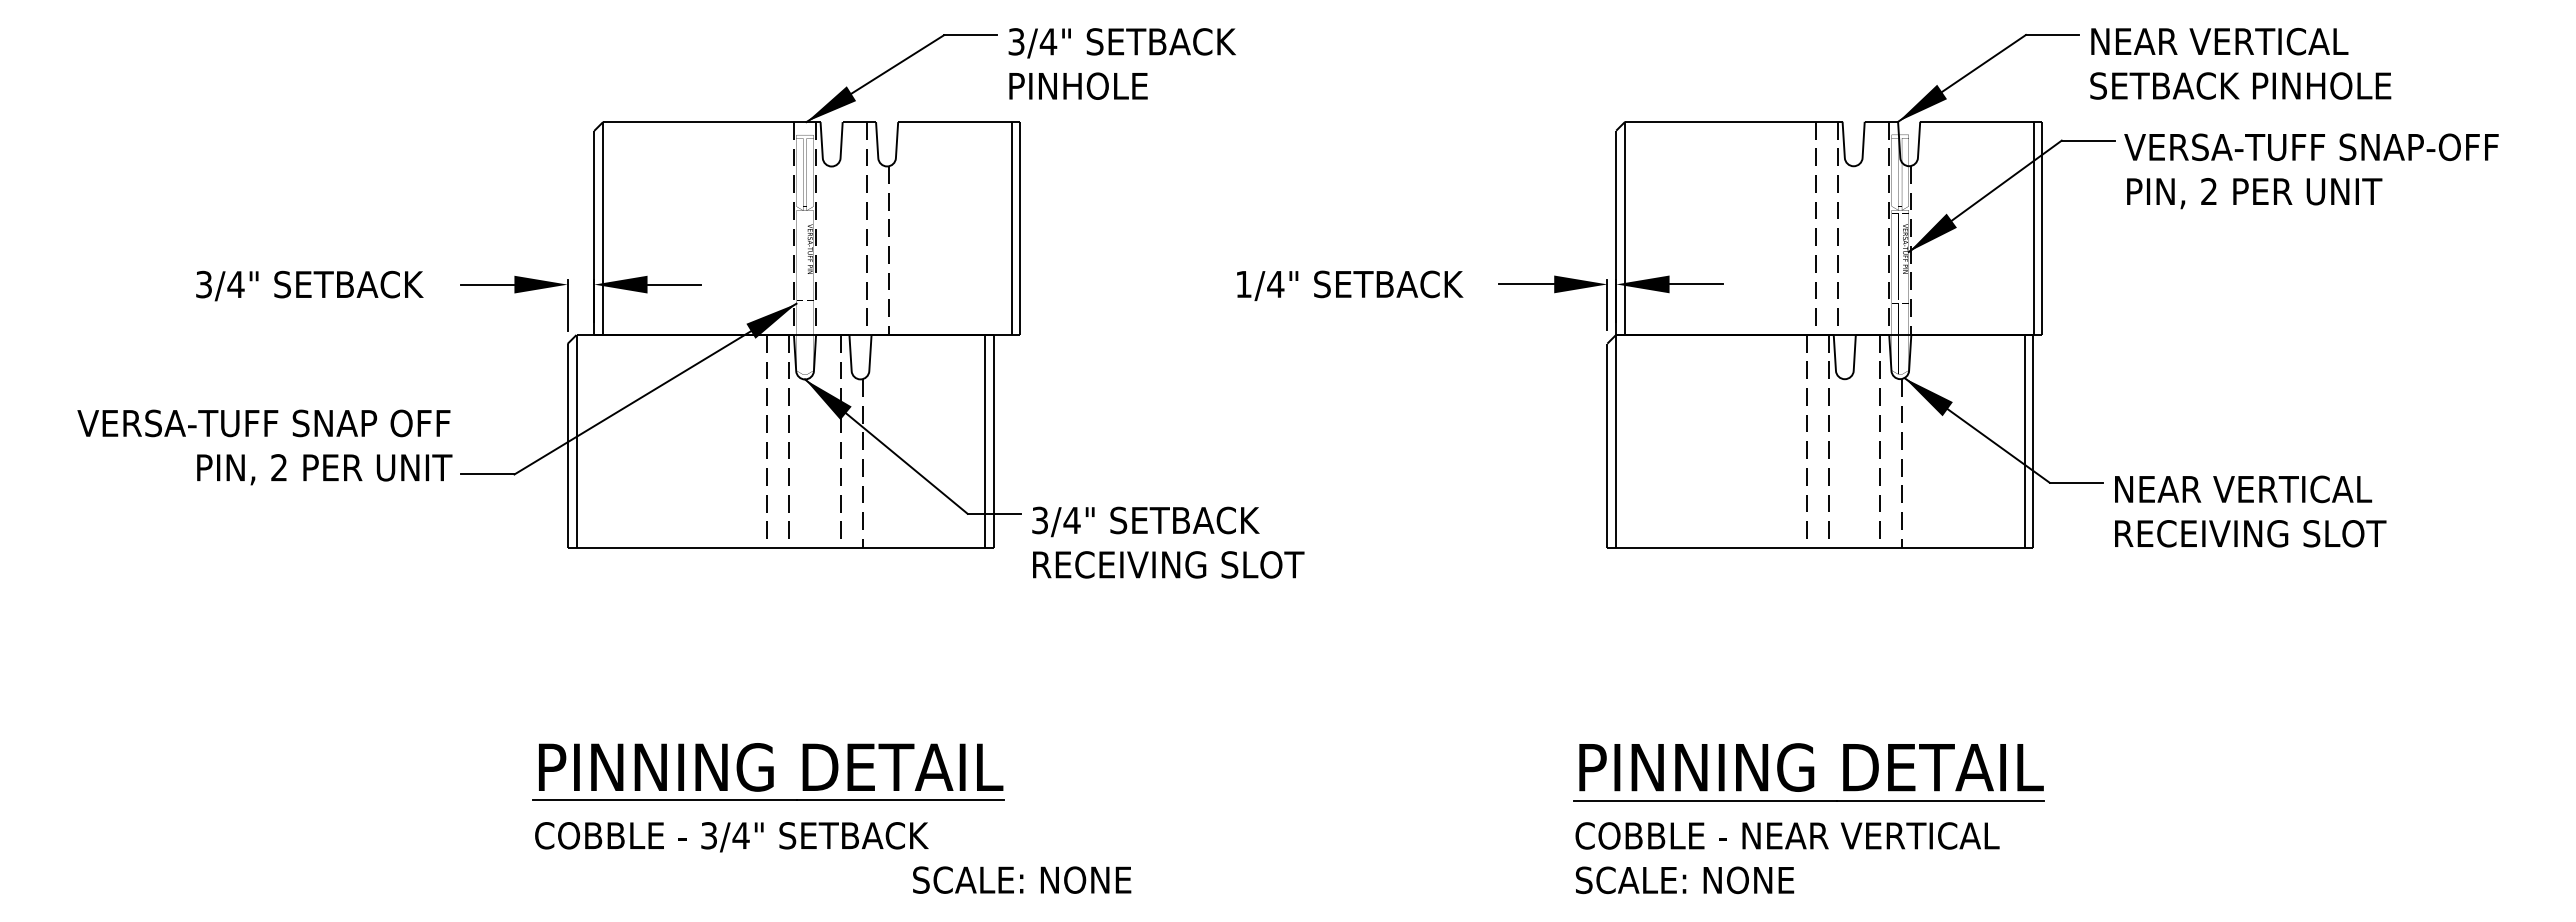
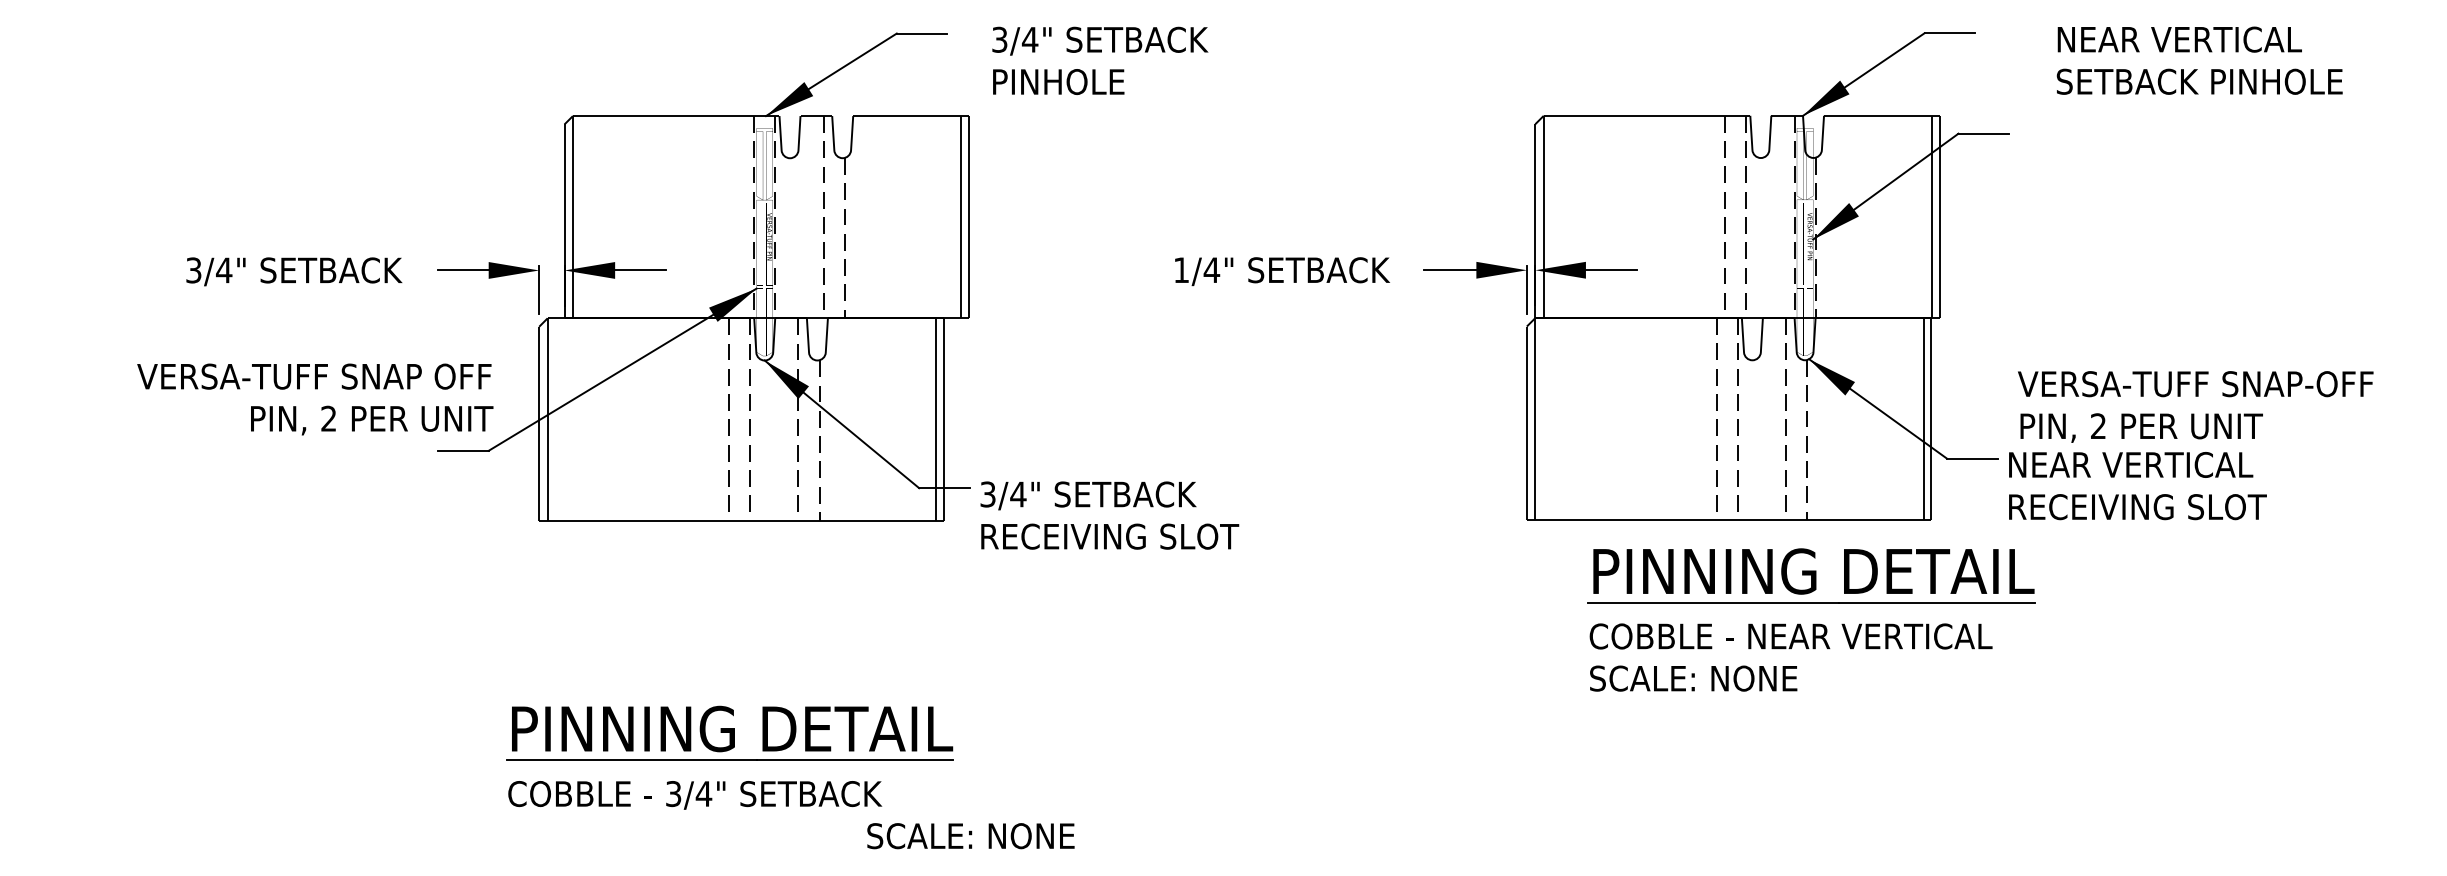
text: (1121, 63) -> (1099, 60), moved
text: (2240, 63) -> (2199, 60), moved
text: (2311, 171) -> (2195, 407), moved
text: (264, 447) -> (314, 399), moved
part: (1808, 818) -> (1811, 619), moved

